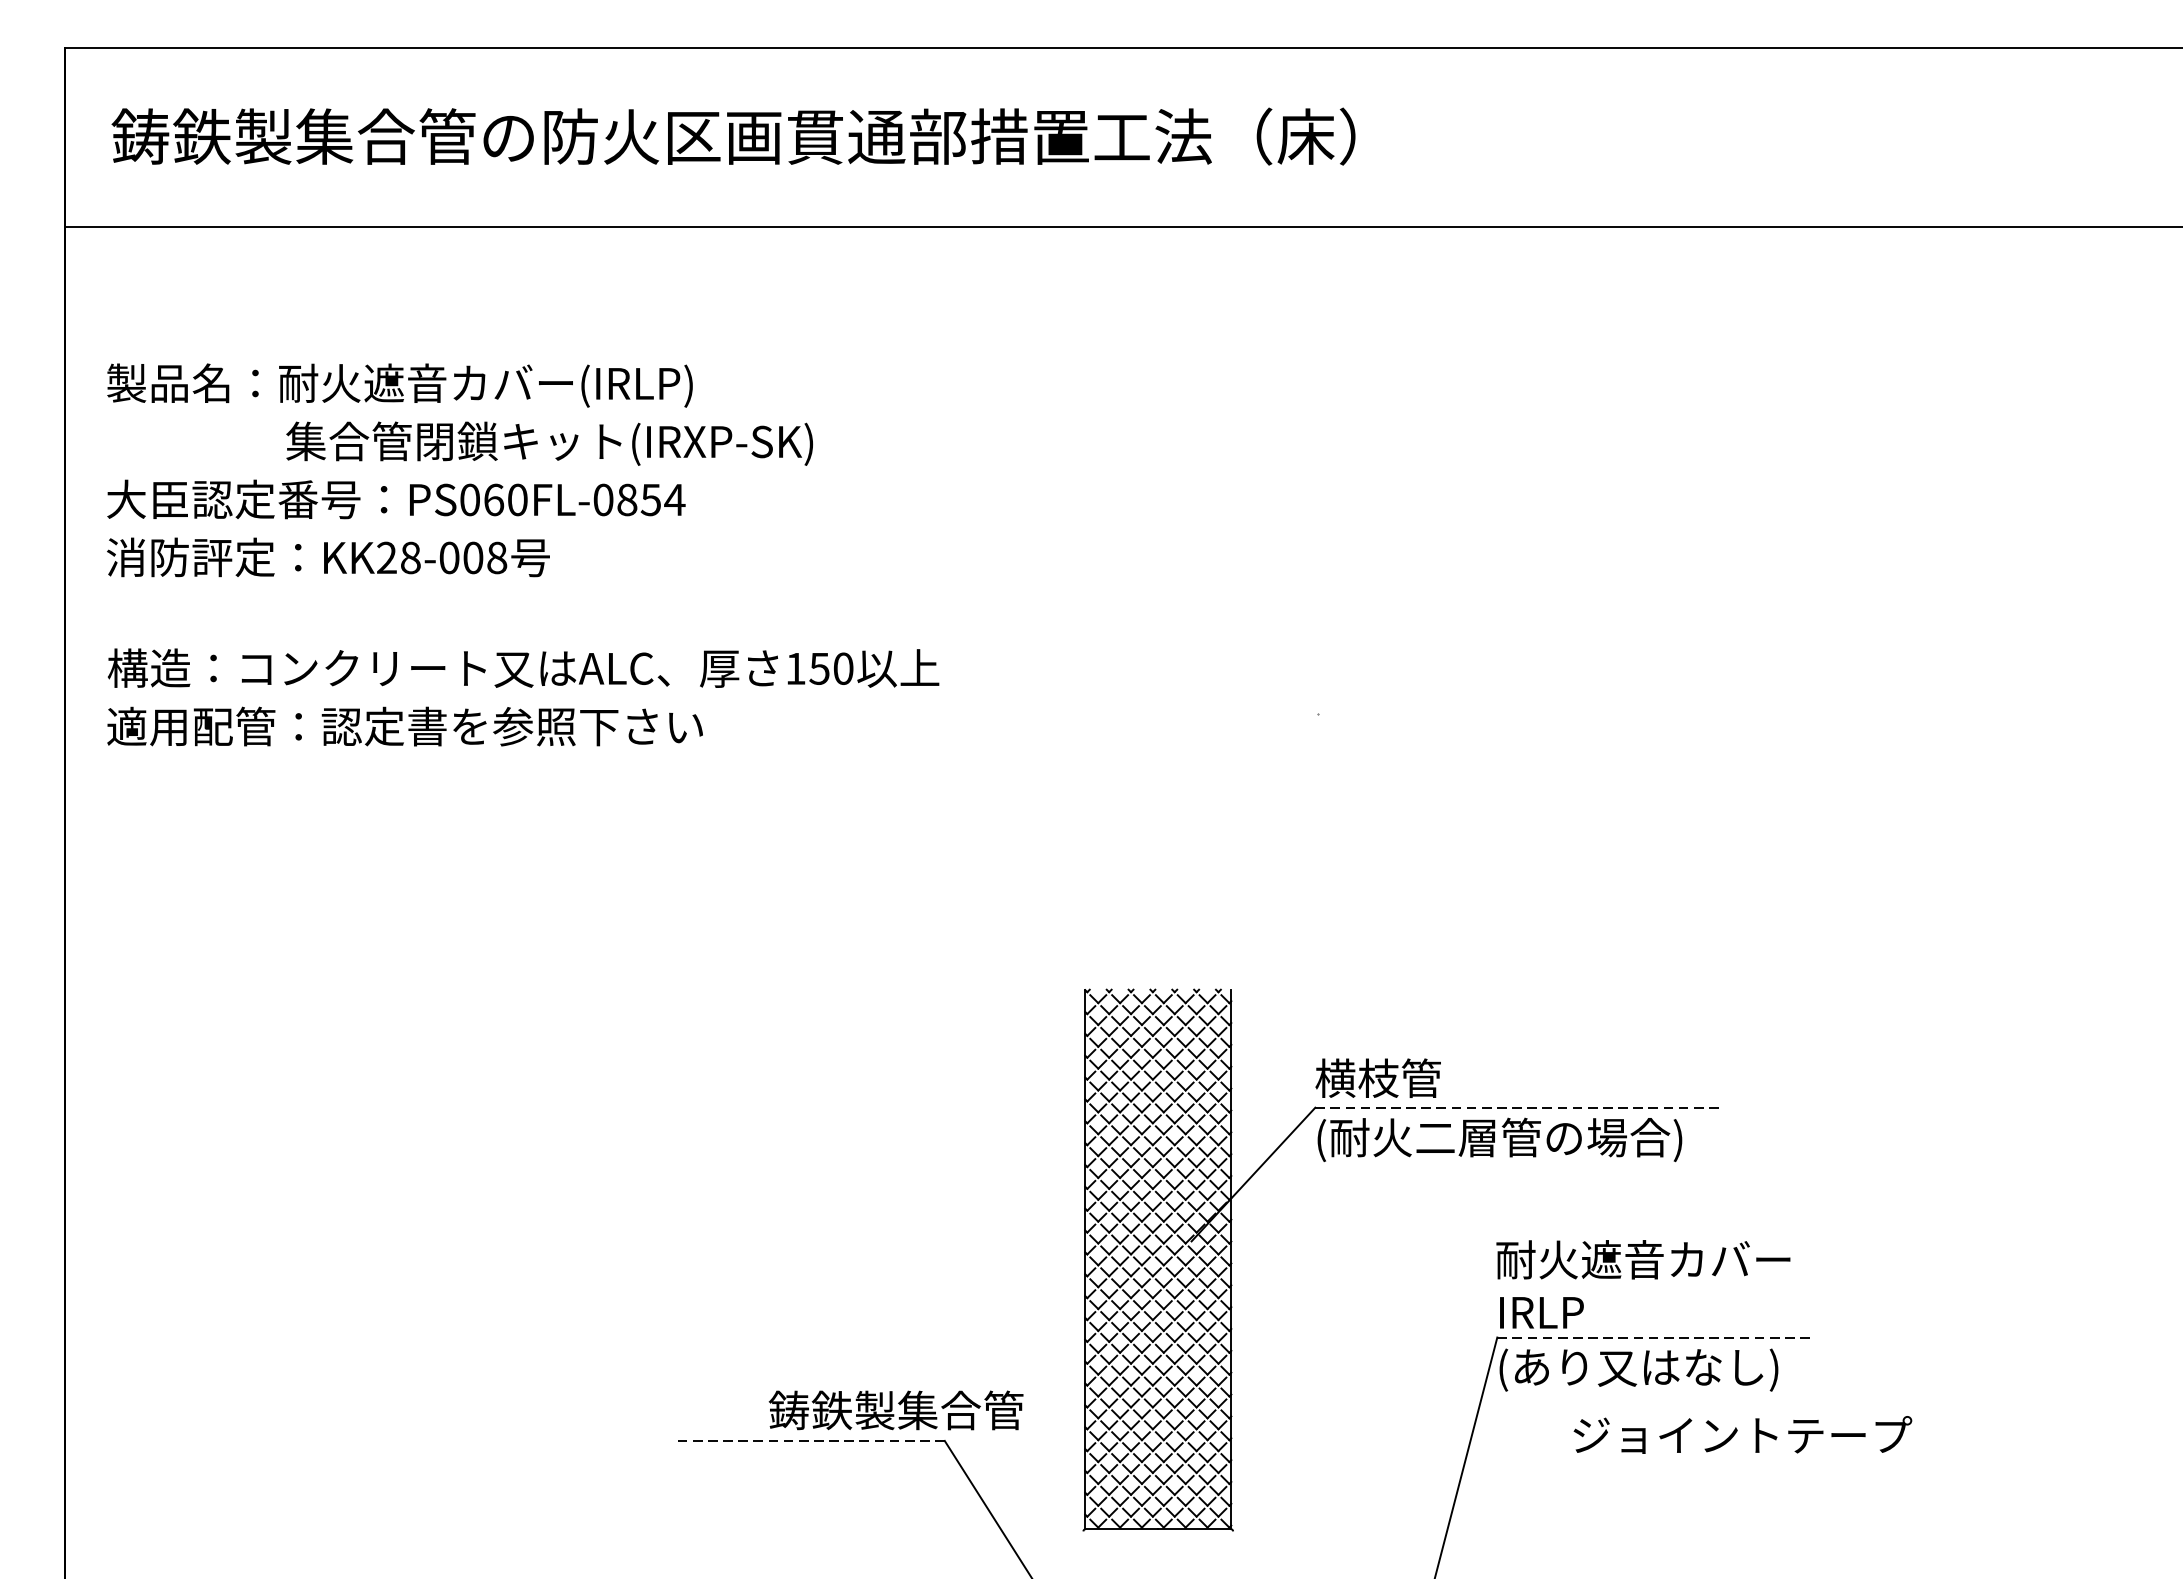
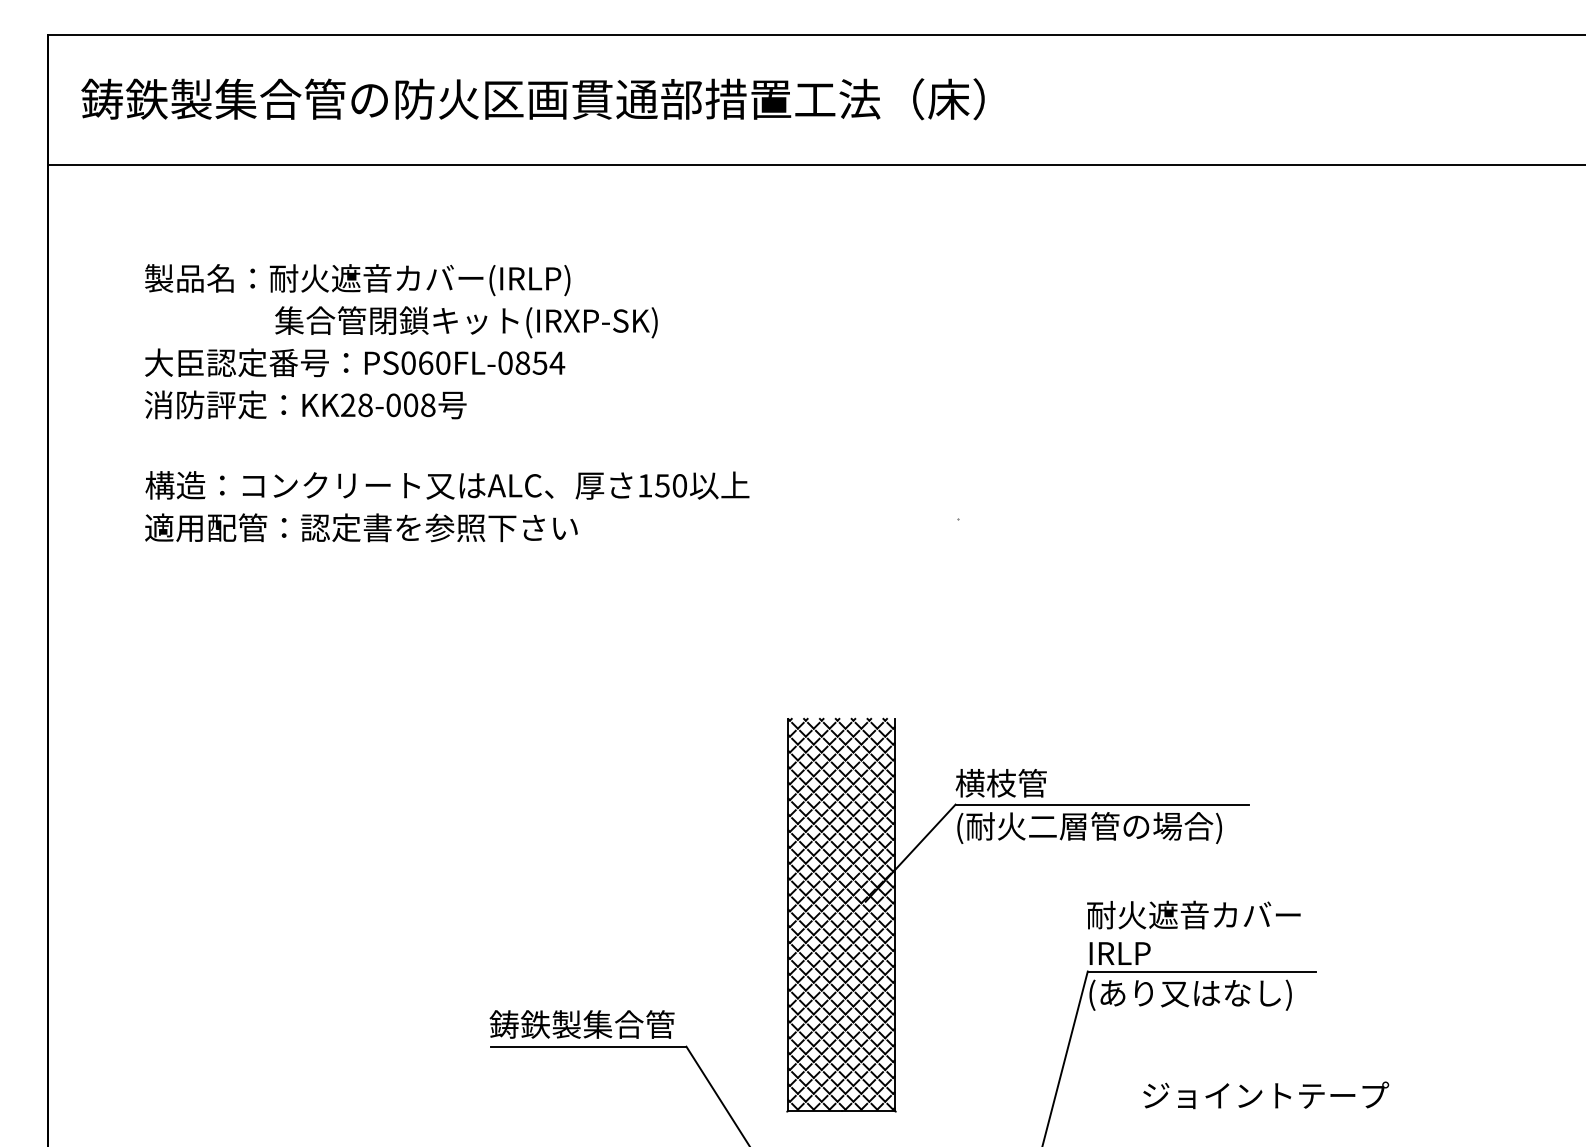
text: (523, 555) -> (447, 403), moved
line: (1517, 1107) -> (1102, 804), dashed -> solid
line: (1655, 1337) -> (1202, 971), dashed -> solid
text: (895, 1410) -> (581, 1024), moved
text: (1743, 1435) -> (1266, 1095), moved
line: (809, 1440) -> (588, 1046), dashed -> solid

